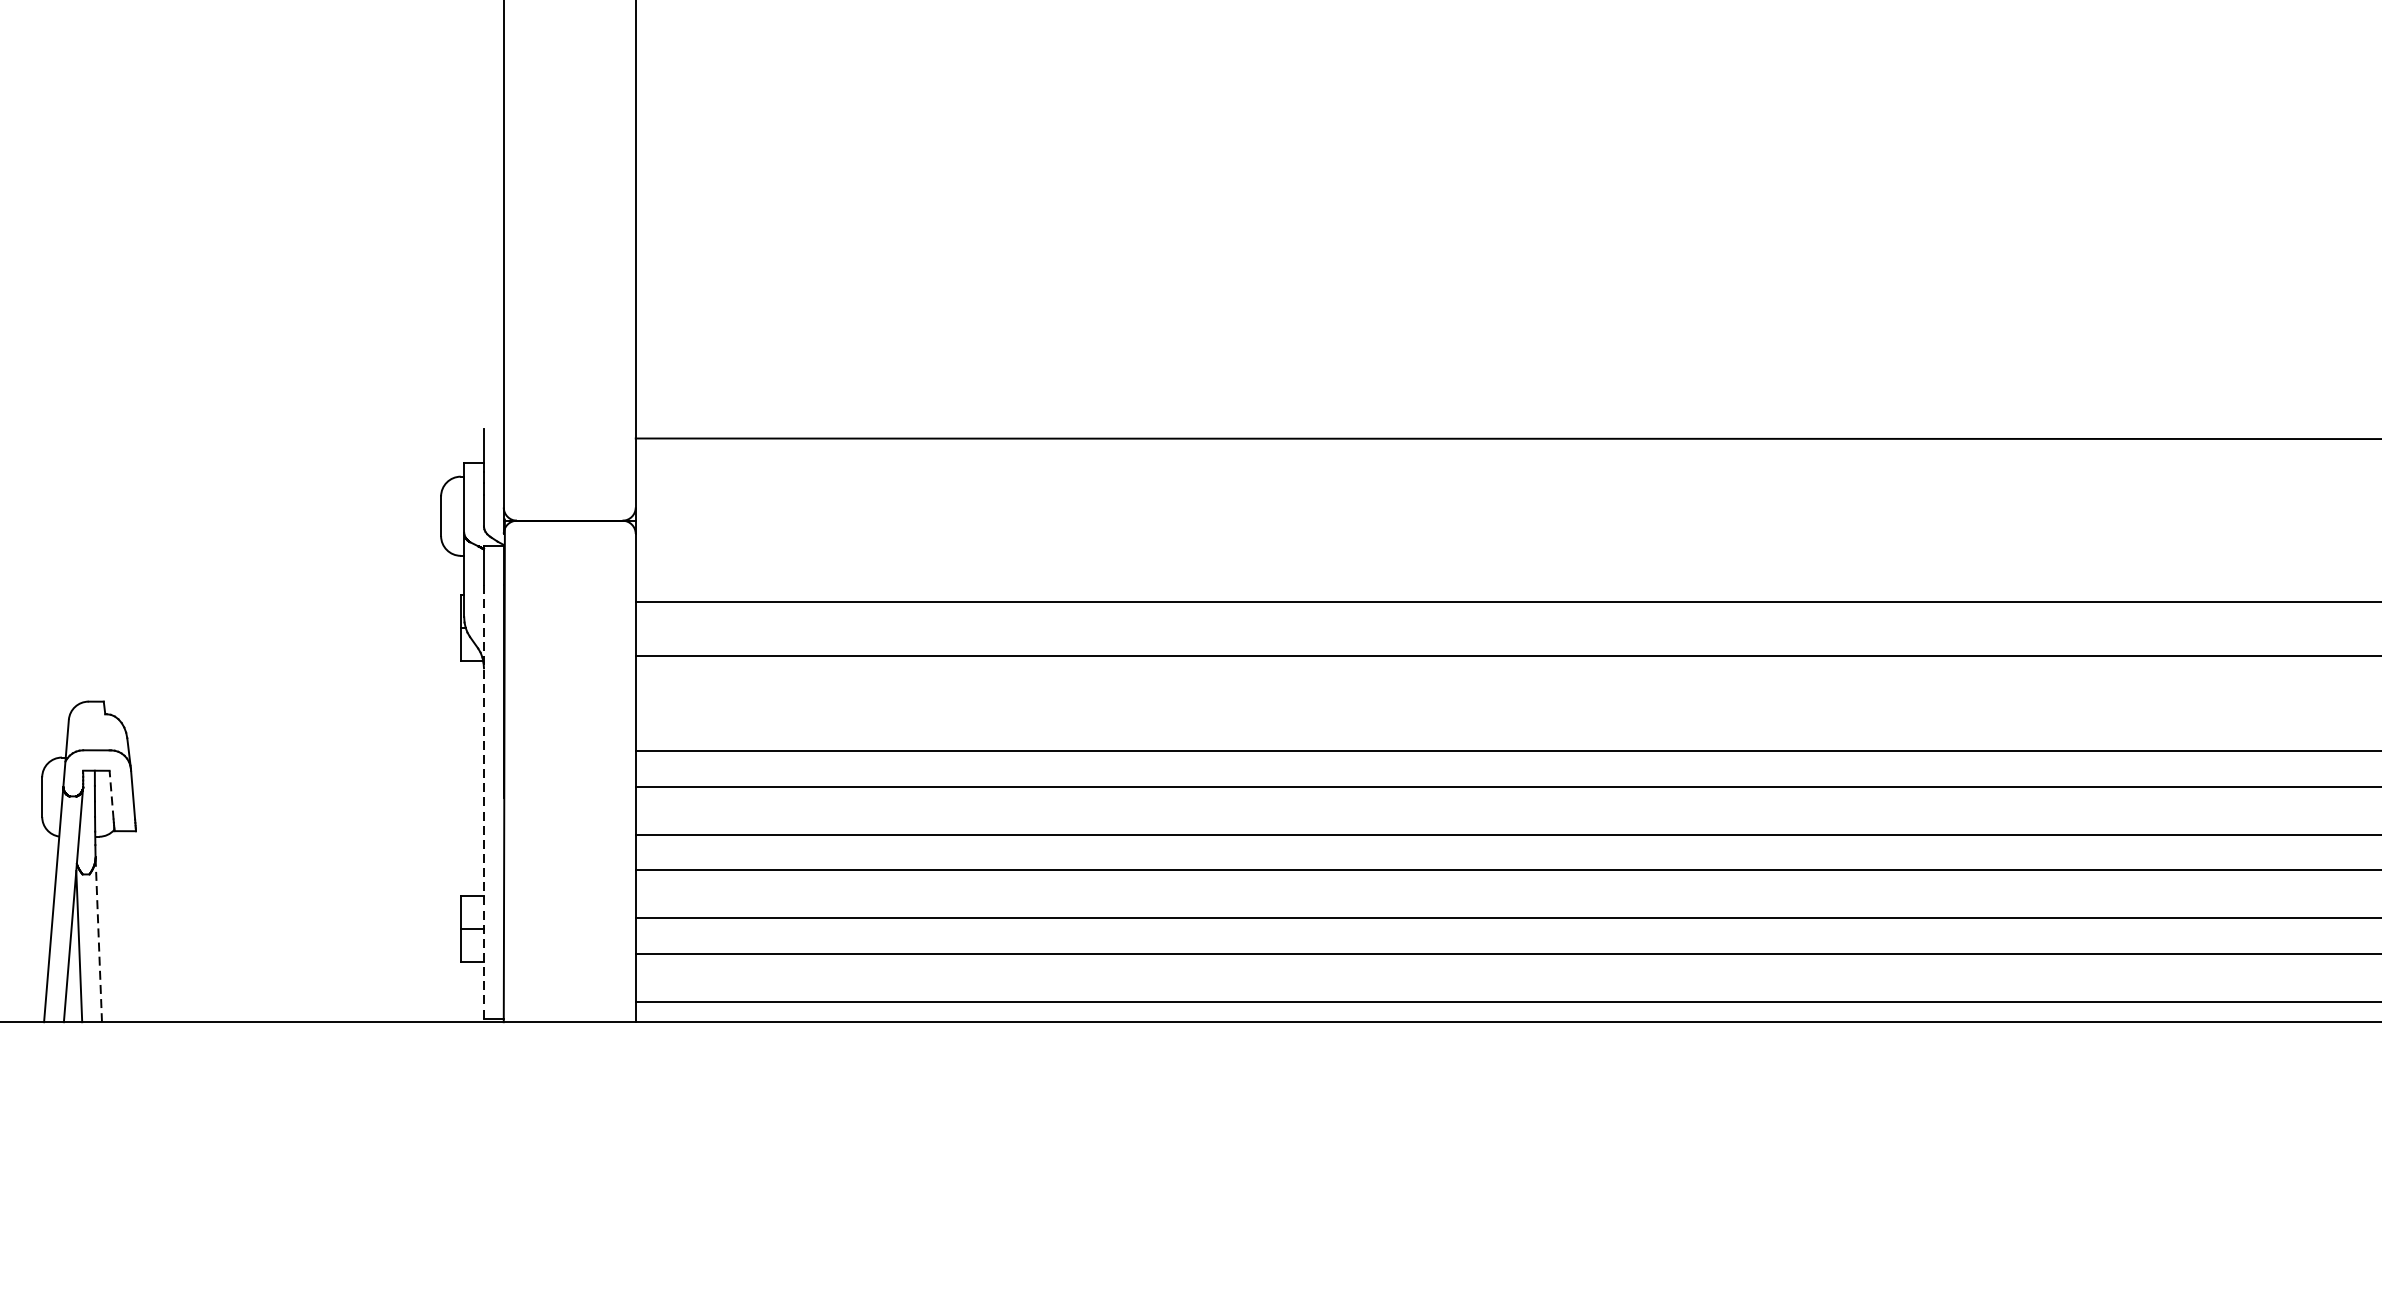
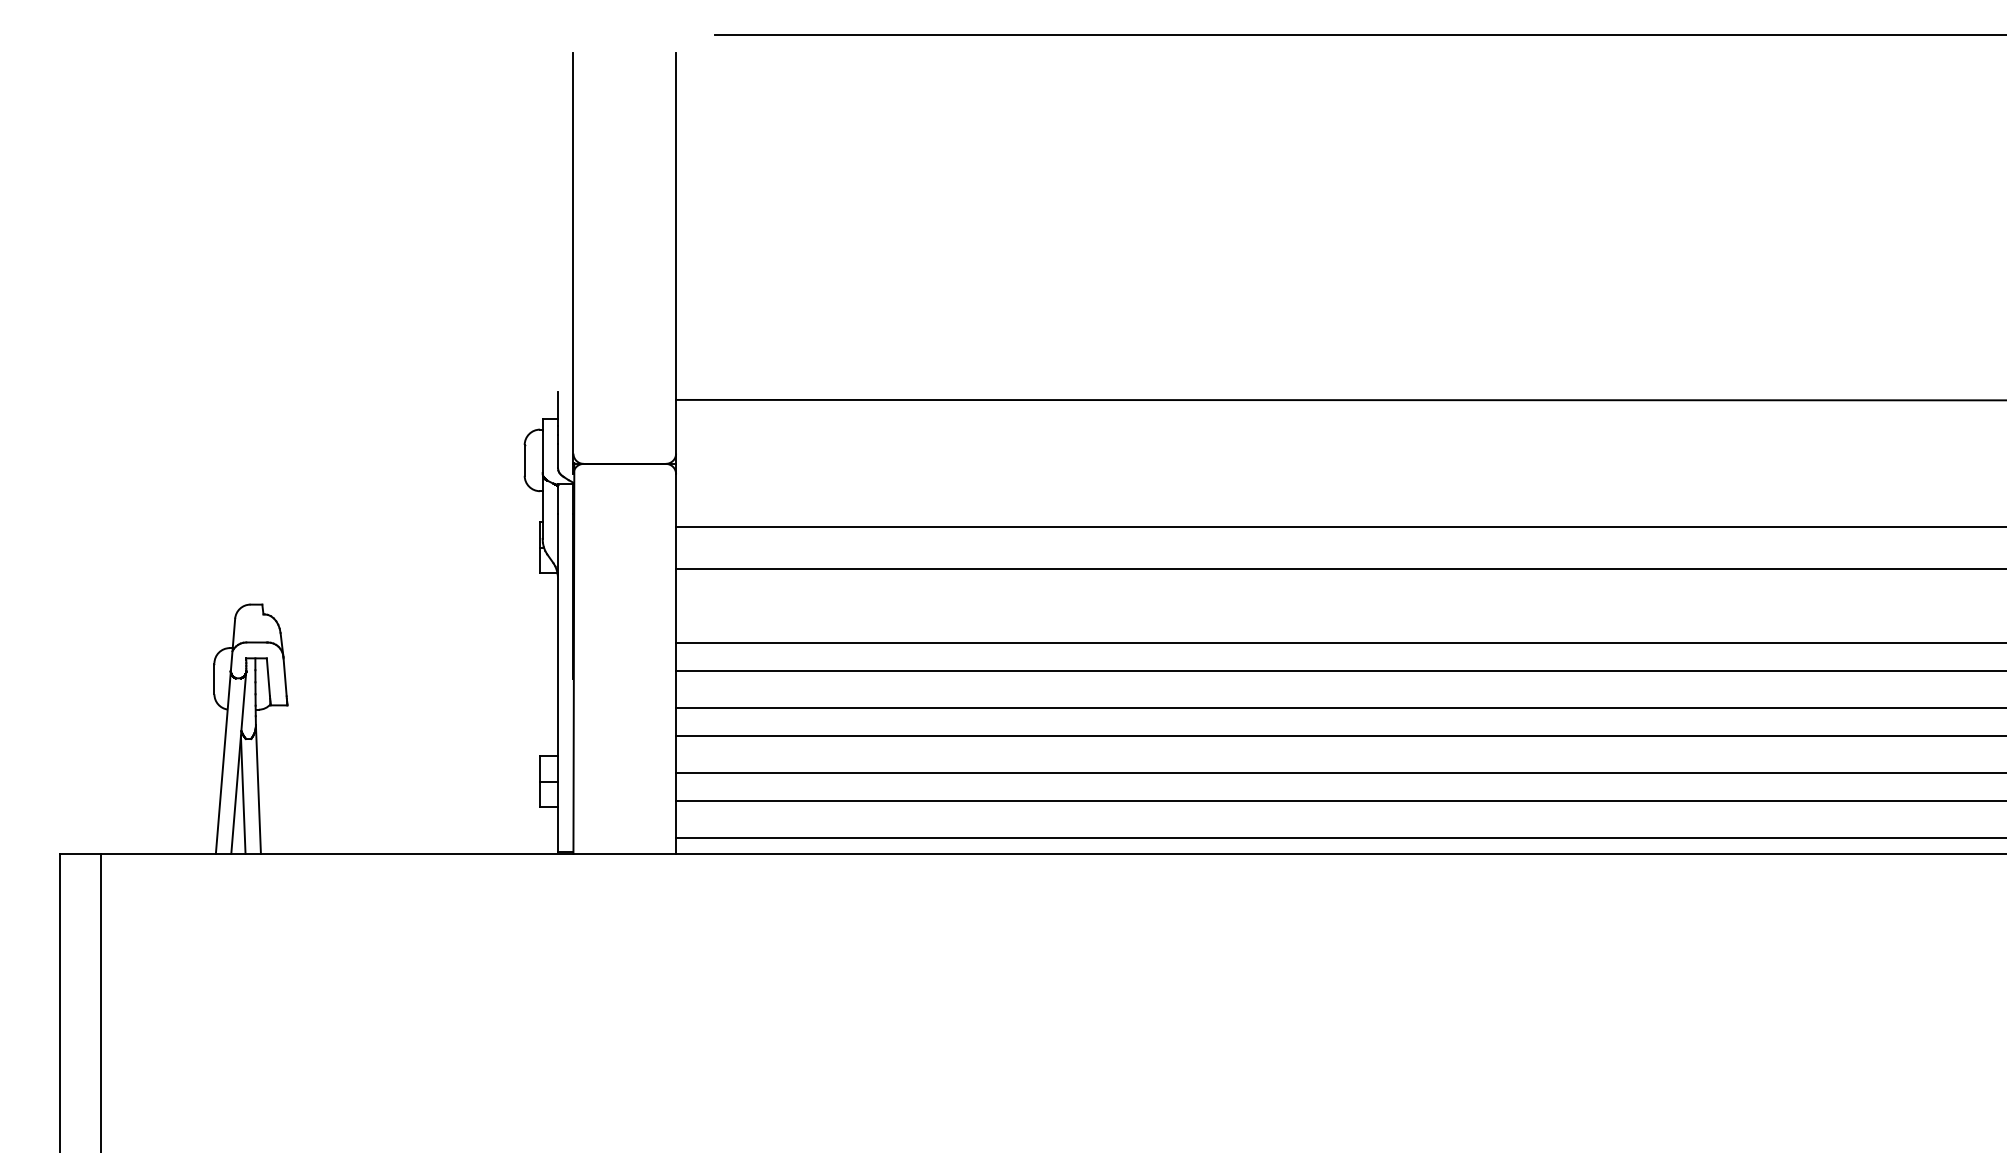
line: (111, 794) -> (268, 676), dashed -> solid
line: (484, 801) -> (558, 682), dashed -> solid
line: (98, 939) -> (258, 789), dashed -> solid

